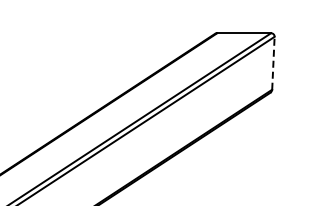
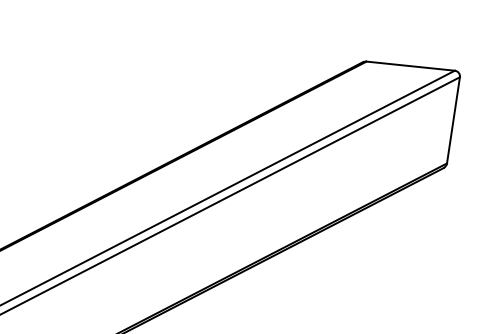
line: (273, 62) -> (453, 119), dashed -> solid

